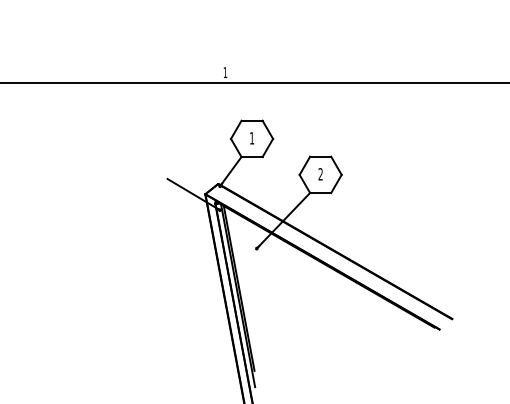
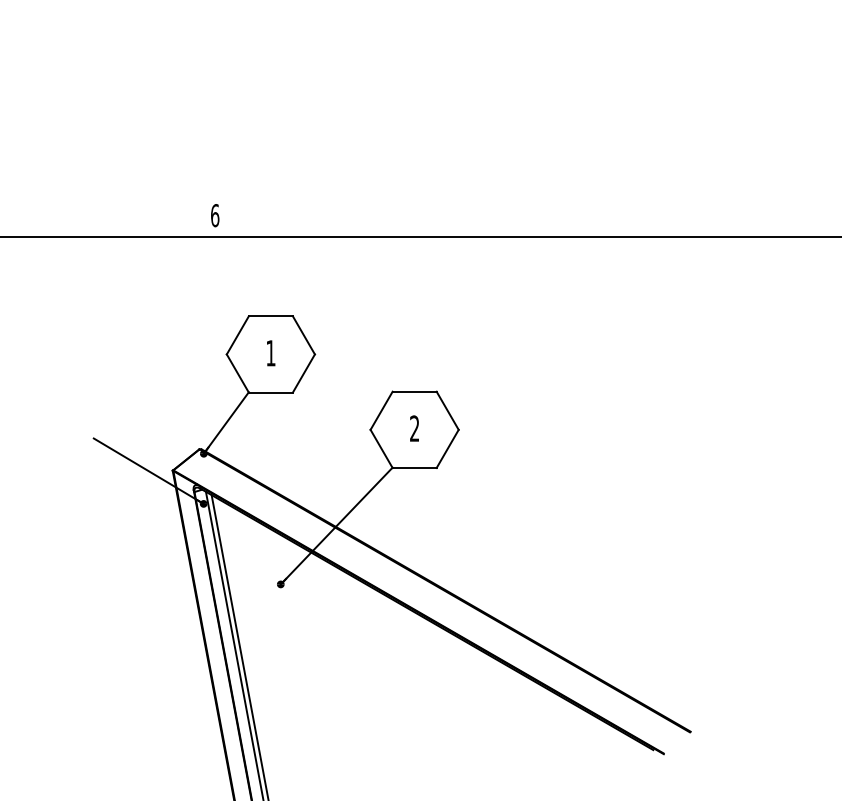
text: (225, 72) -> (215, 215), 1 -> 6

